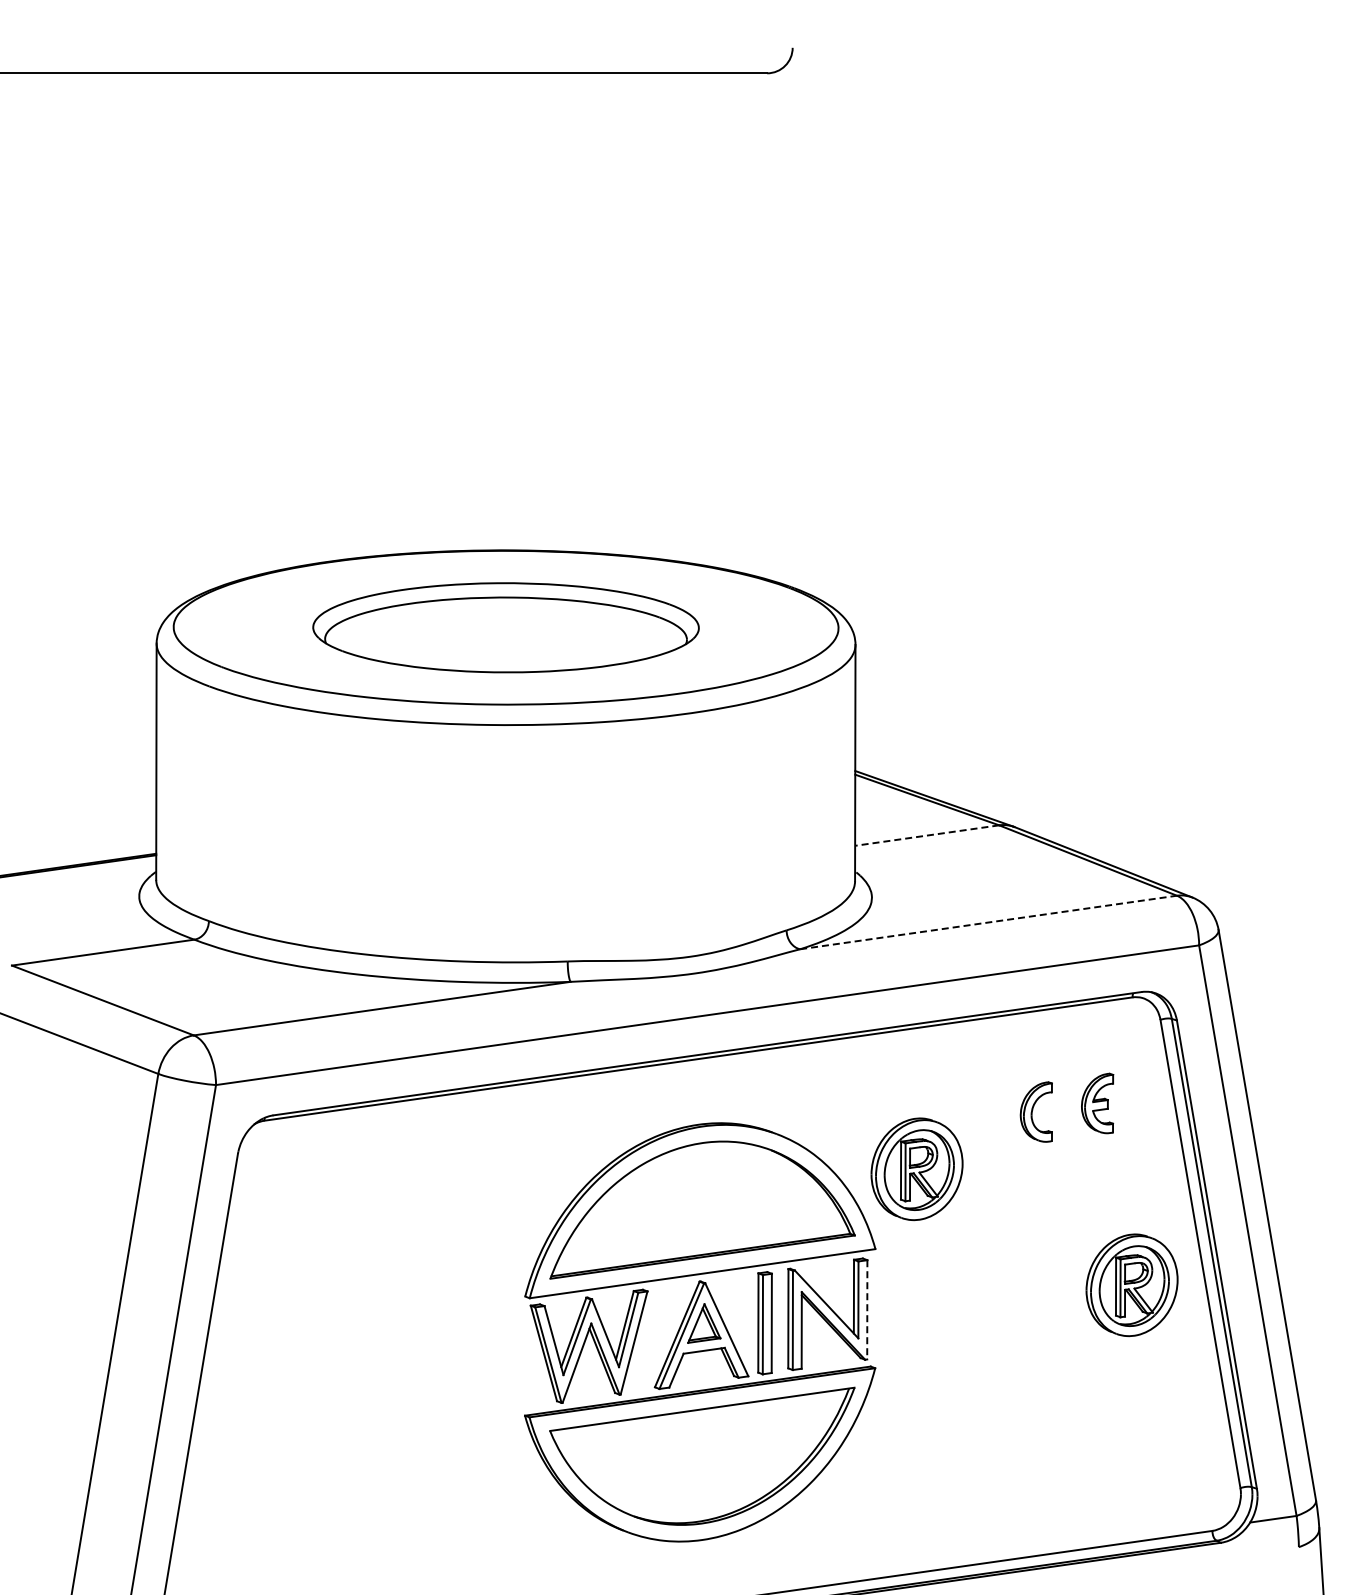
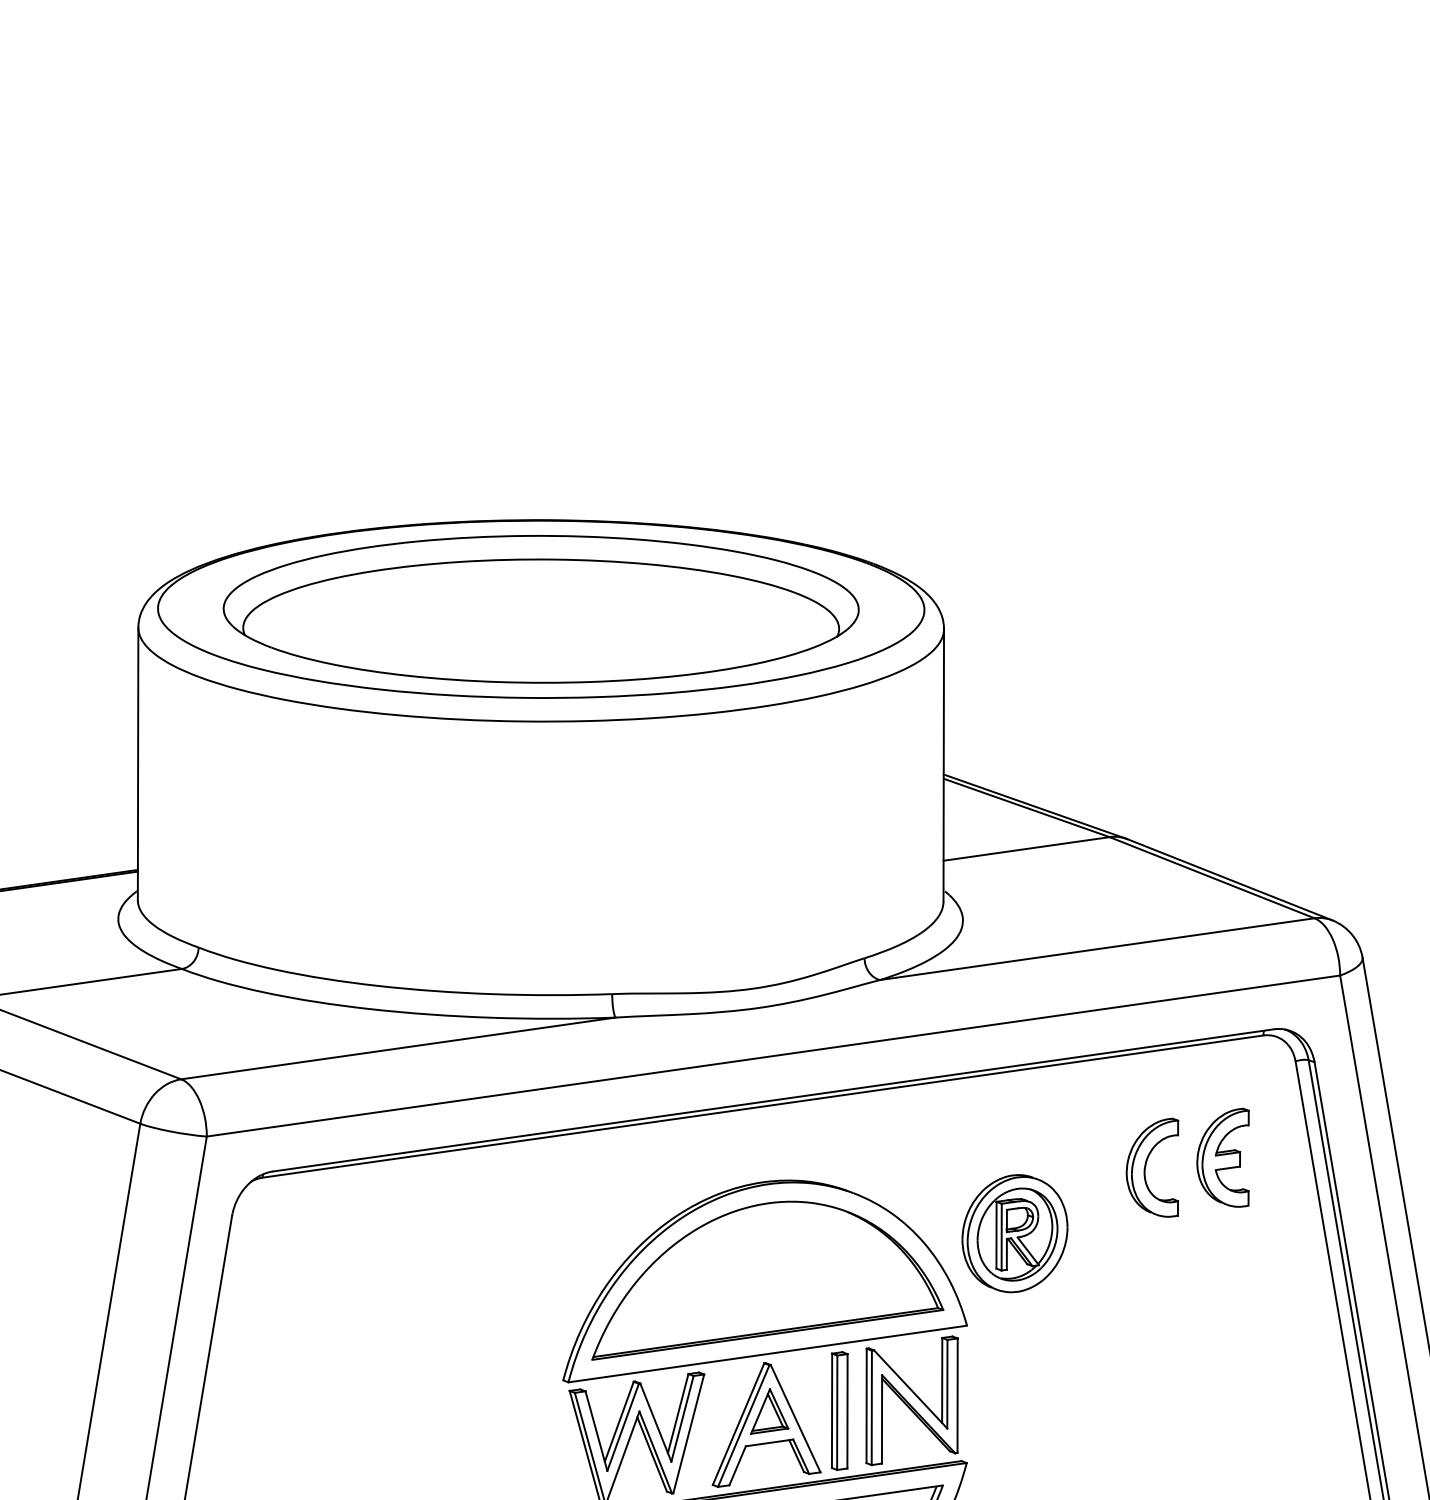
part: (505, 627) -> (540, 609), size x1.43
line: (927, 835) -> (1027, 848), dashed -> solid
line: (989, 922) -> (1098, 949), dashed -> solid
part: (1097, 1103) -> (1222, 1157), size x1.43
part: (1036, 1111) -> (1152, 1167), size x1.43
part: (1131, 1285) -> (1262, 1367), removed
line: (867, 1309) -> (957, 1395), dashed -> solid

